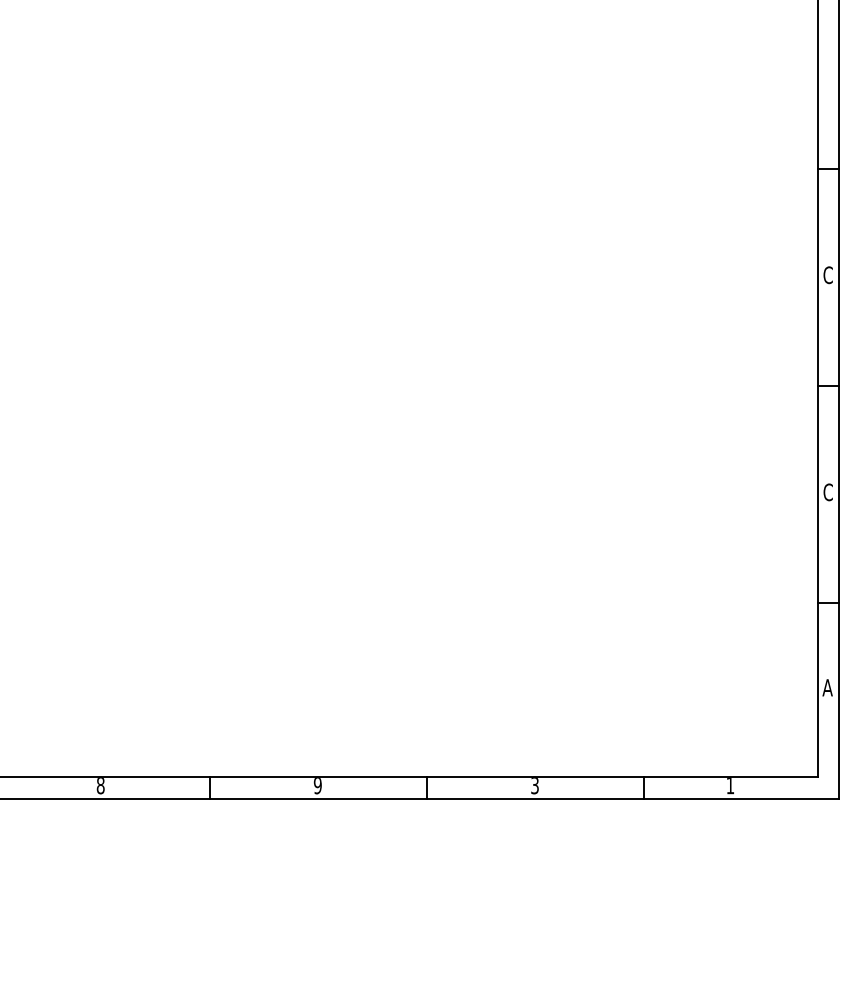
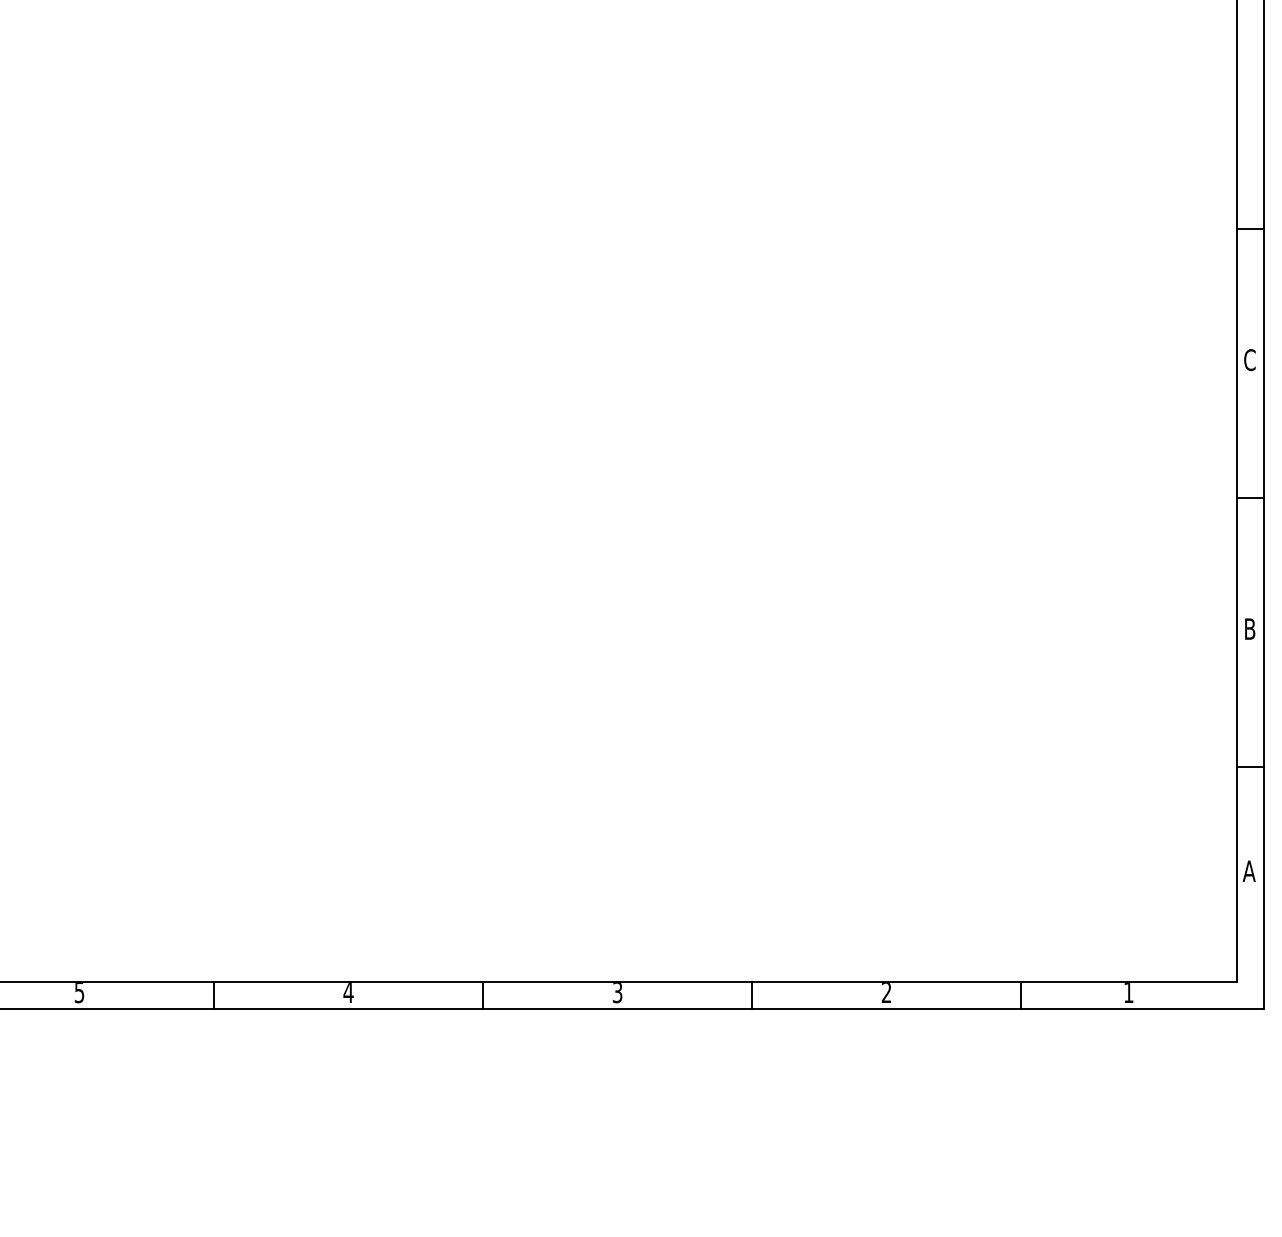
text: (827, 492) -> (1249, 629), C -> B
text: (100, 786) -> (348, 993), 8 -> 4
text: (317, 786) -> (617, 993), 9 -> 3
text: (534, 786) -> (886, 993), 3 -> 2

